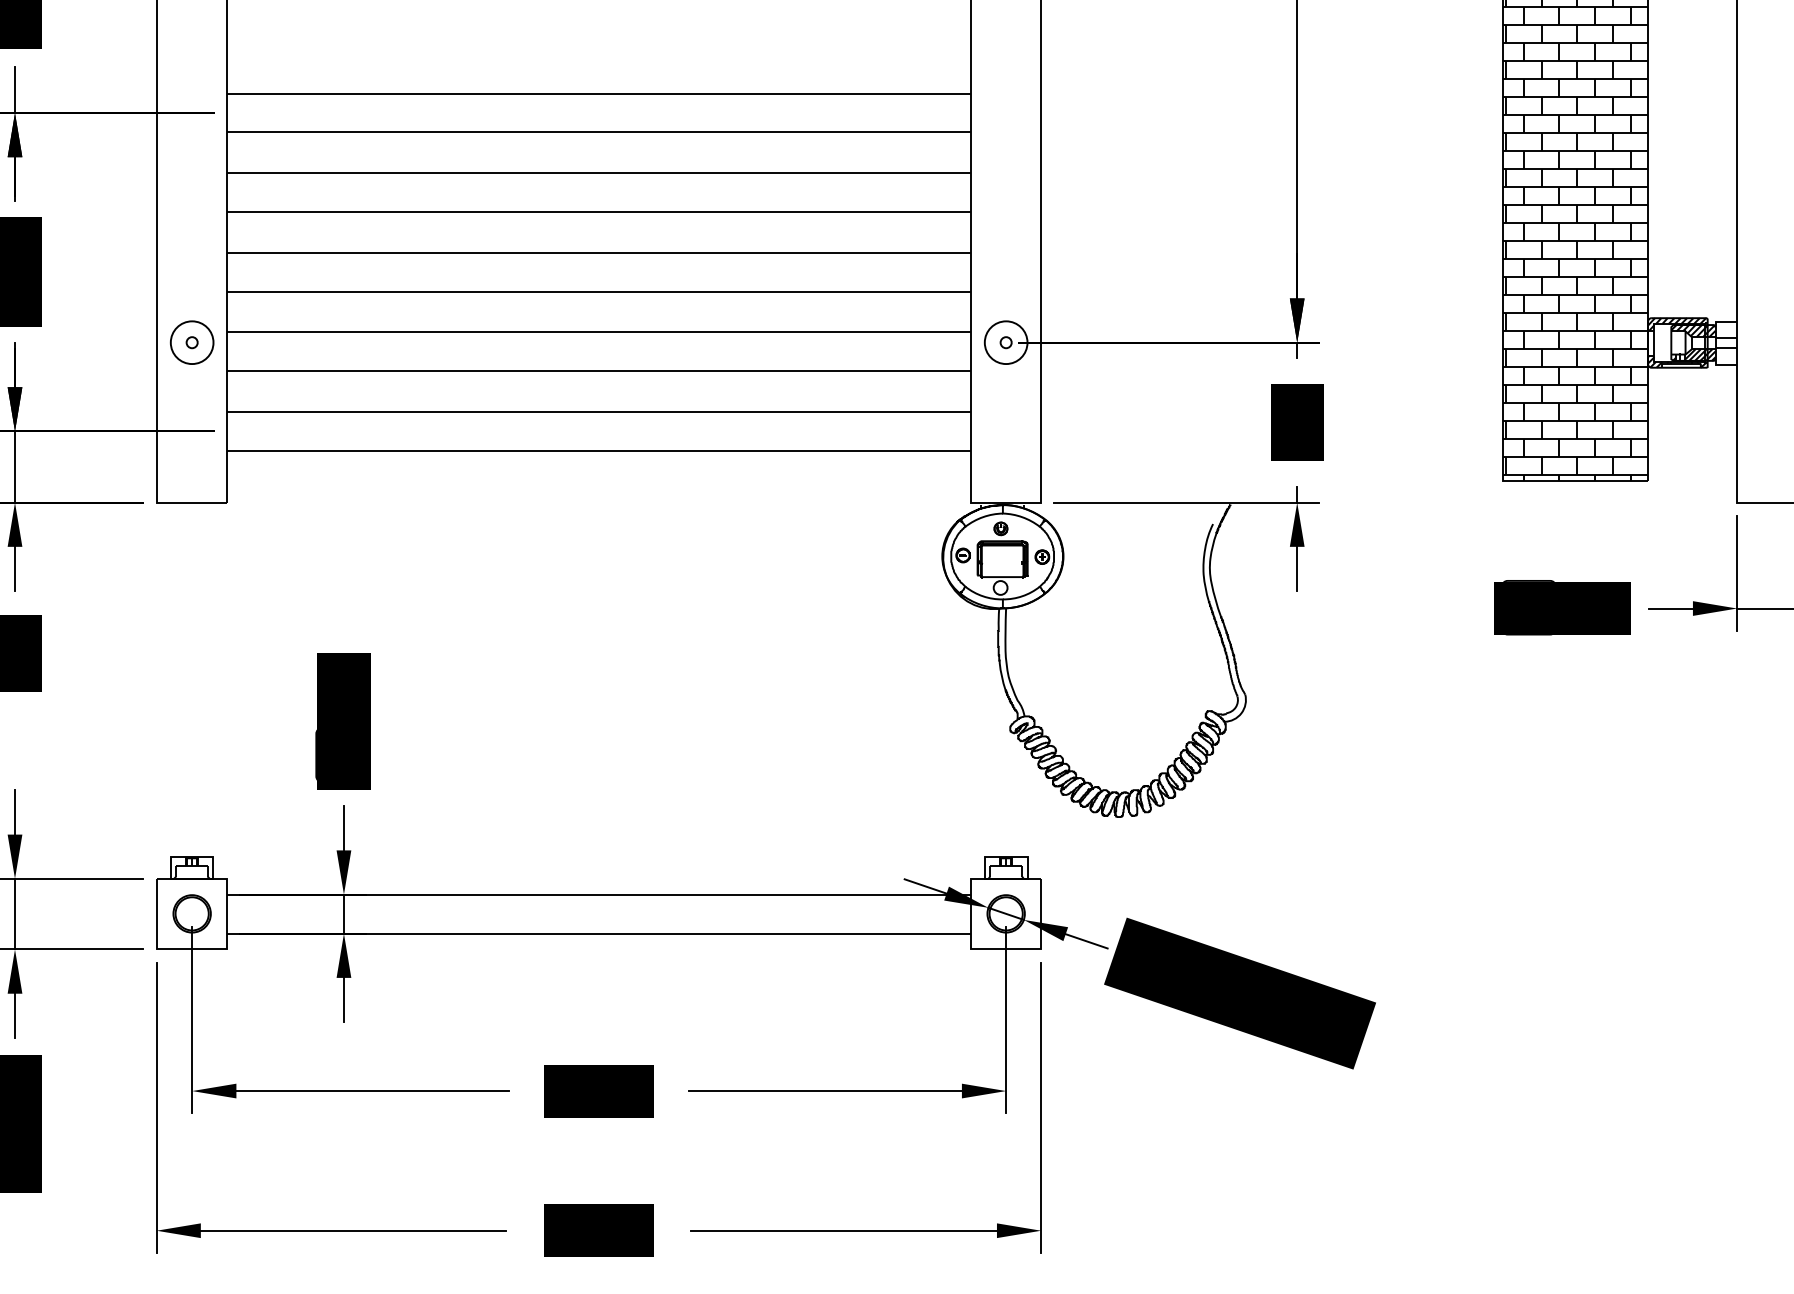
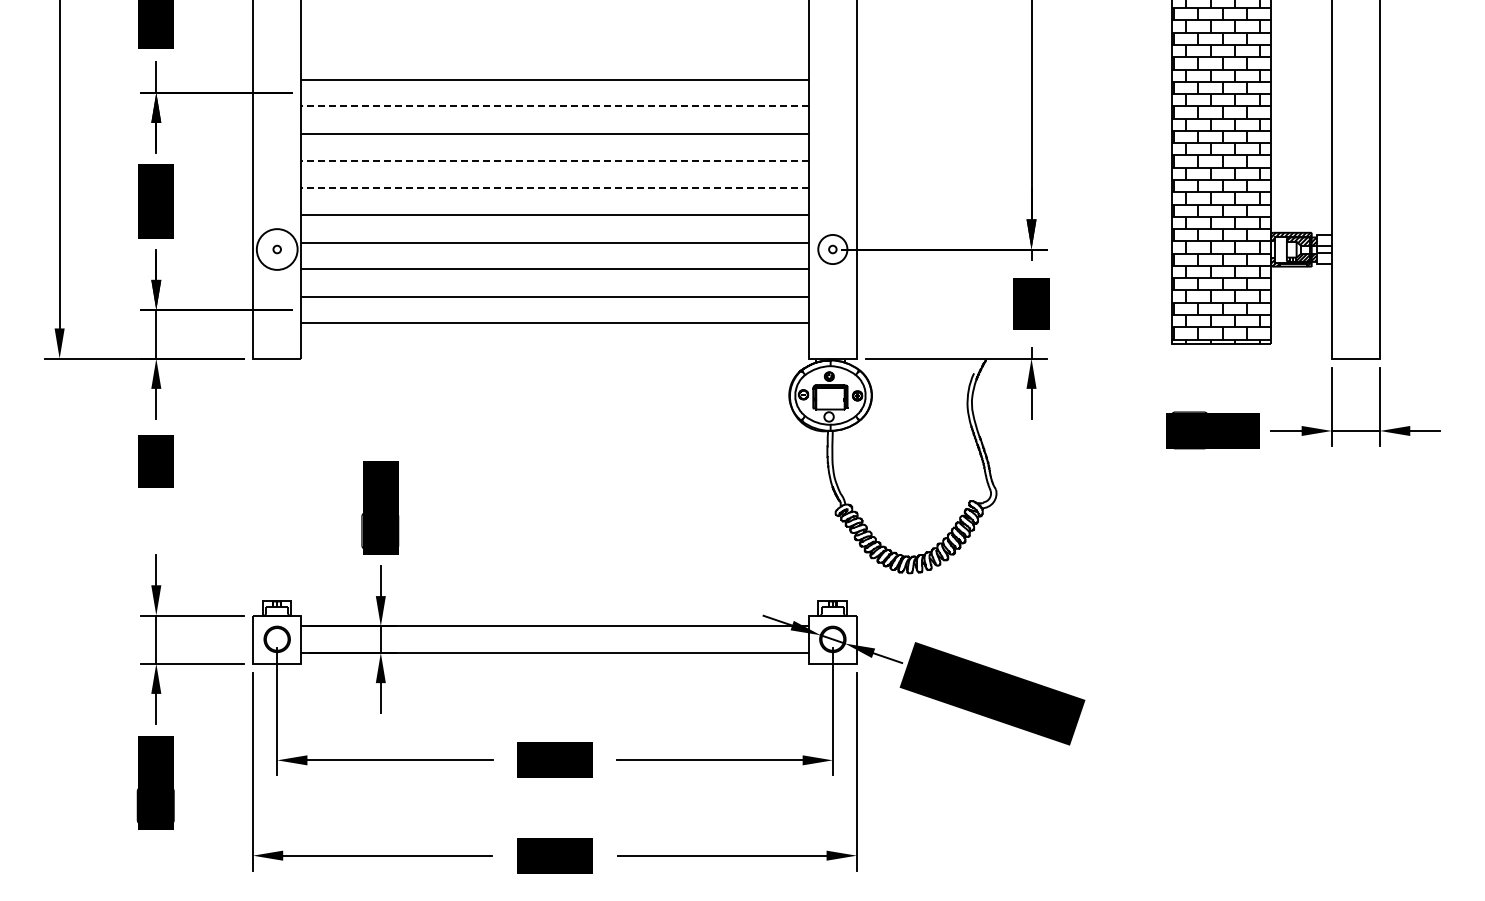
line: (598, 131) -> (554, 105), solid -> dashed
line: (598, 212) -> (554, 160), solid -> dashed
line: (598, 253) -> (554, 188), solid -> dashed
circle: (191, 342) -> (276, 249), size x1.4

